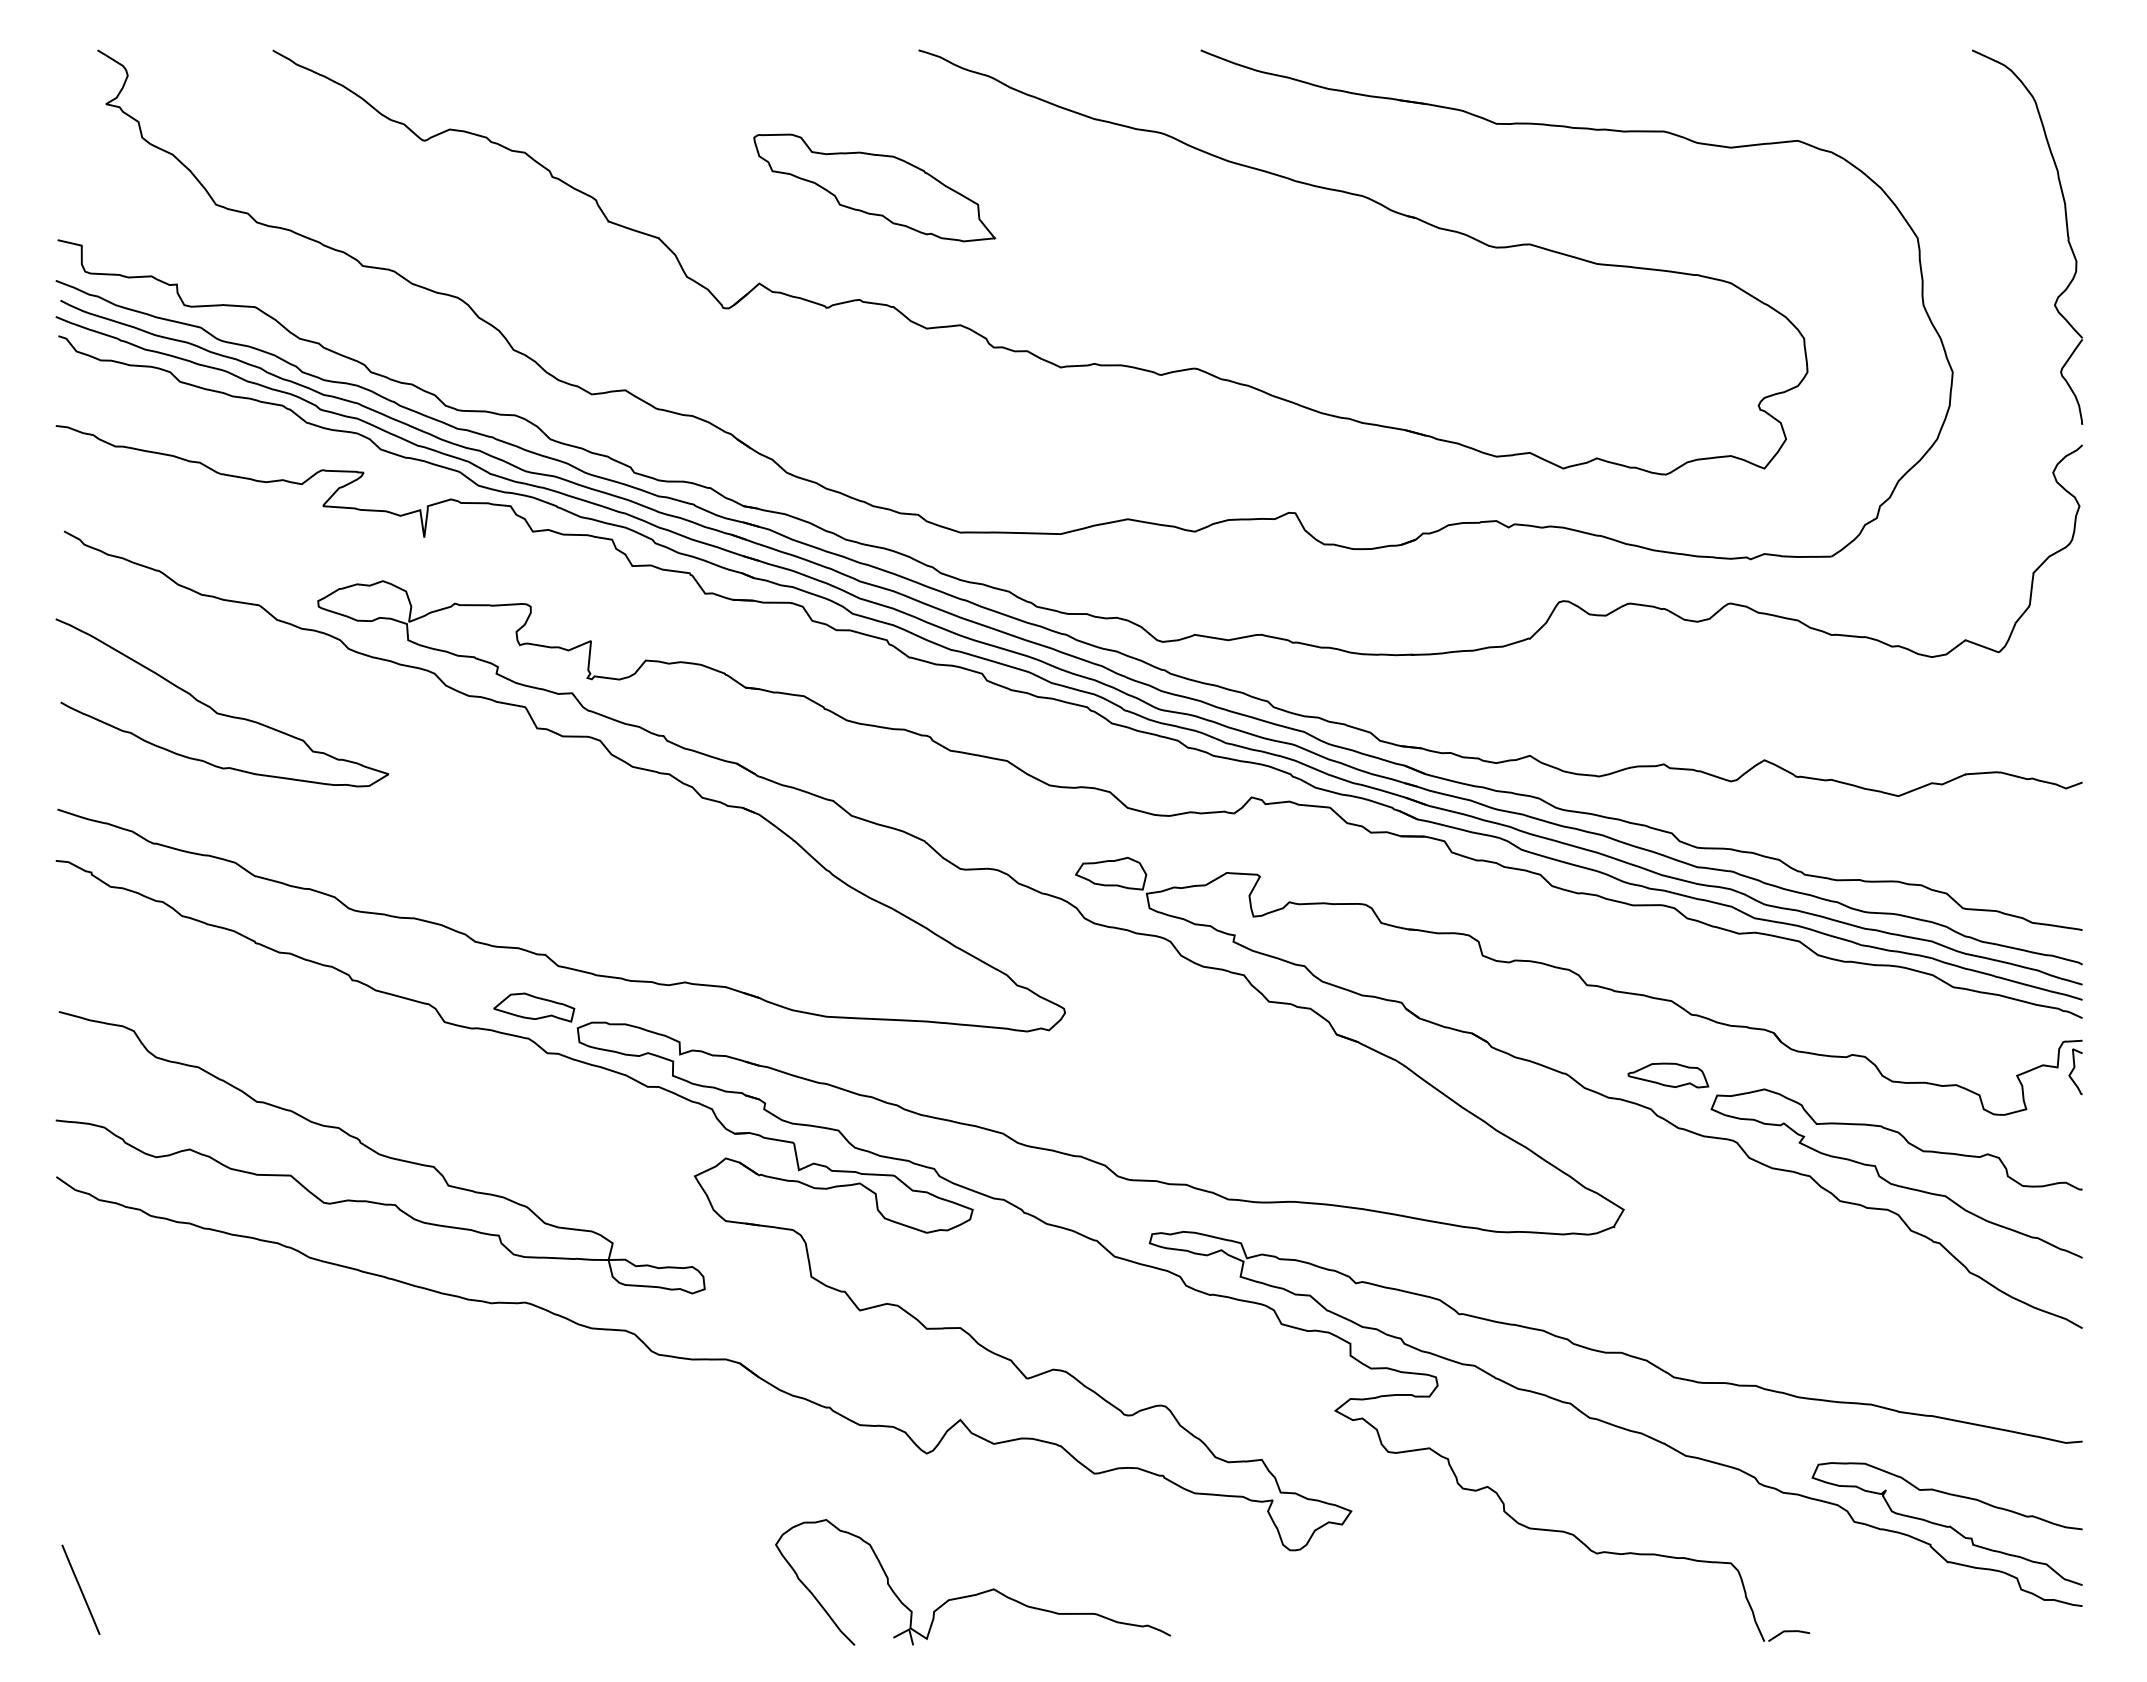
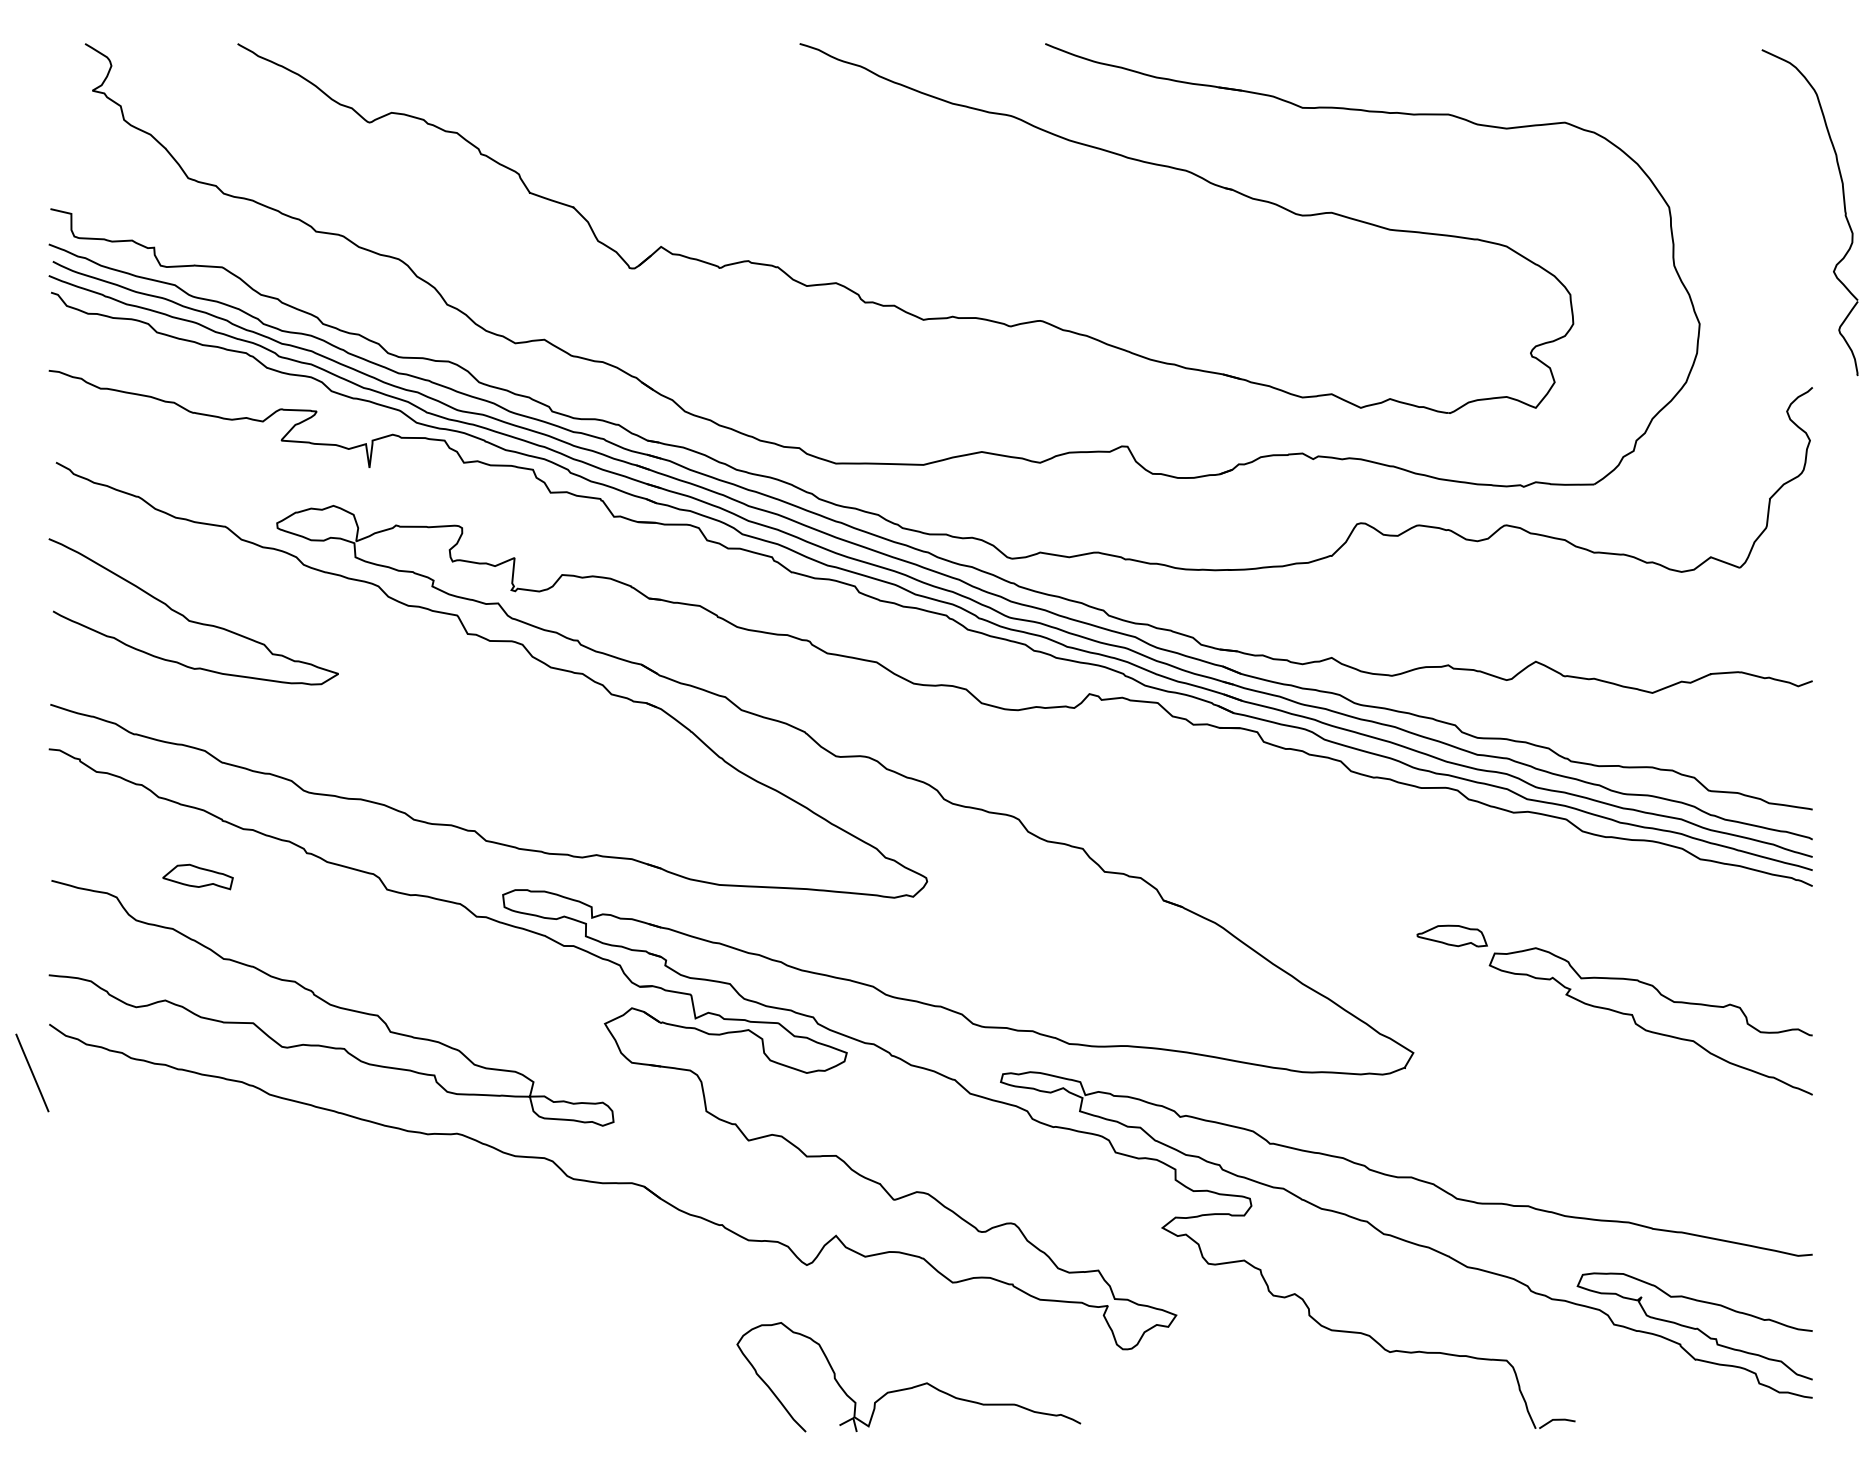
part: (874, 187) -> (761, 163), removed
part: (2066, 233) -> (1843, 209), moved
part: (534, 1007) -> (198, 876), moved
part: (1582, 1087) -> (1377, 946), removed
line: (80, 1589) -> (31, 1072), moved
part: (976, 1593) -> (911, 1386), moved

